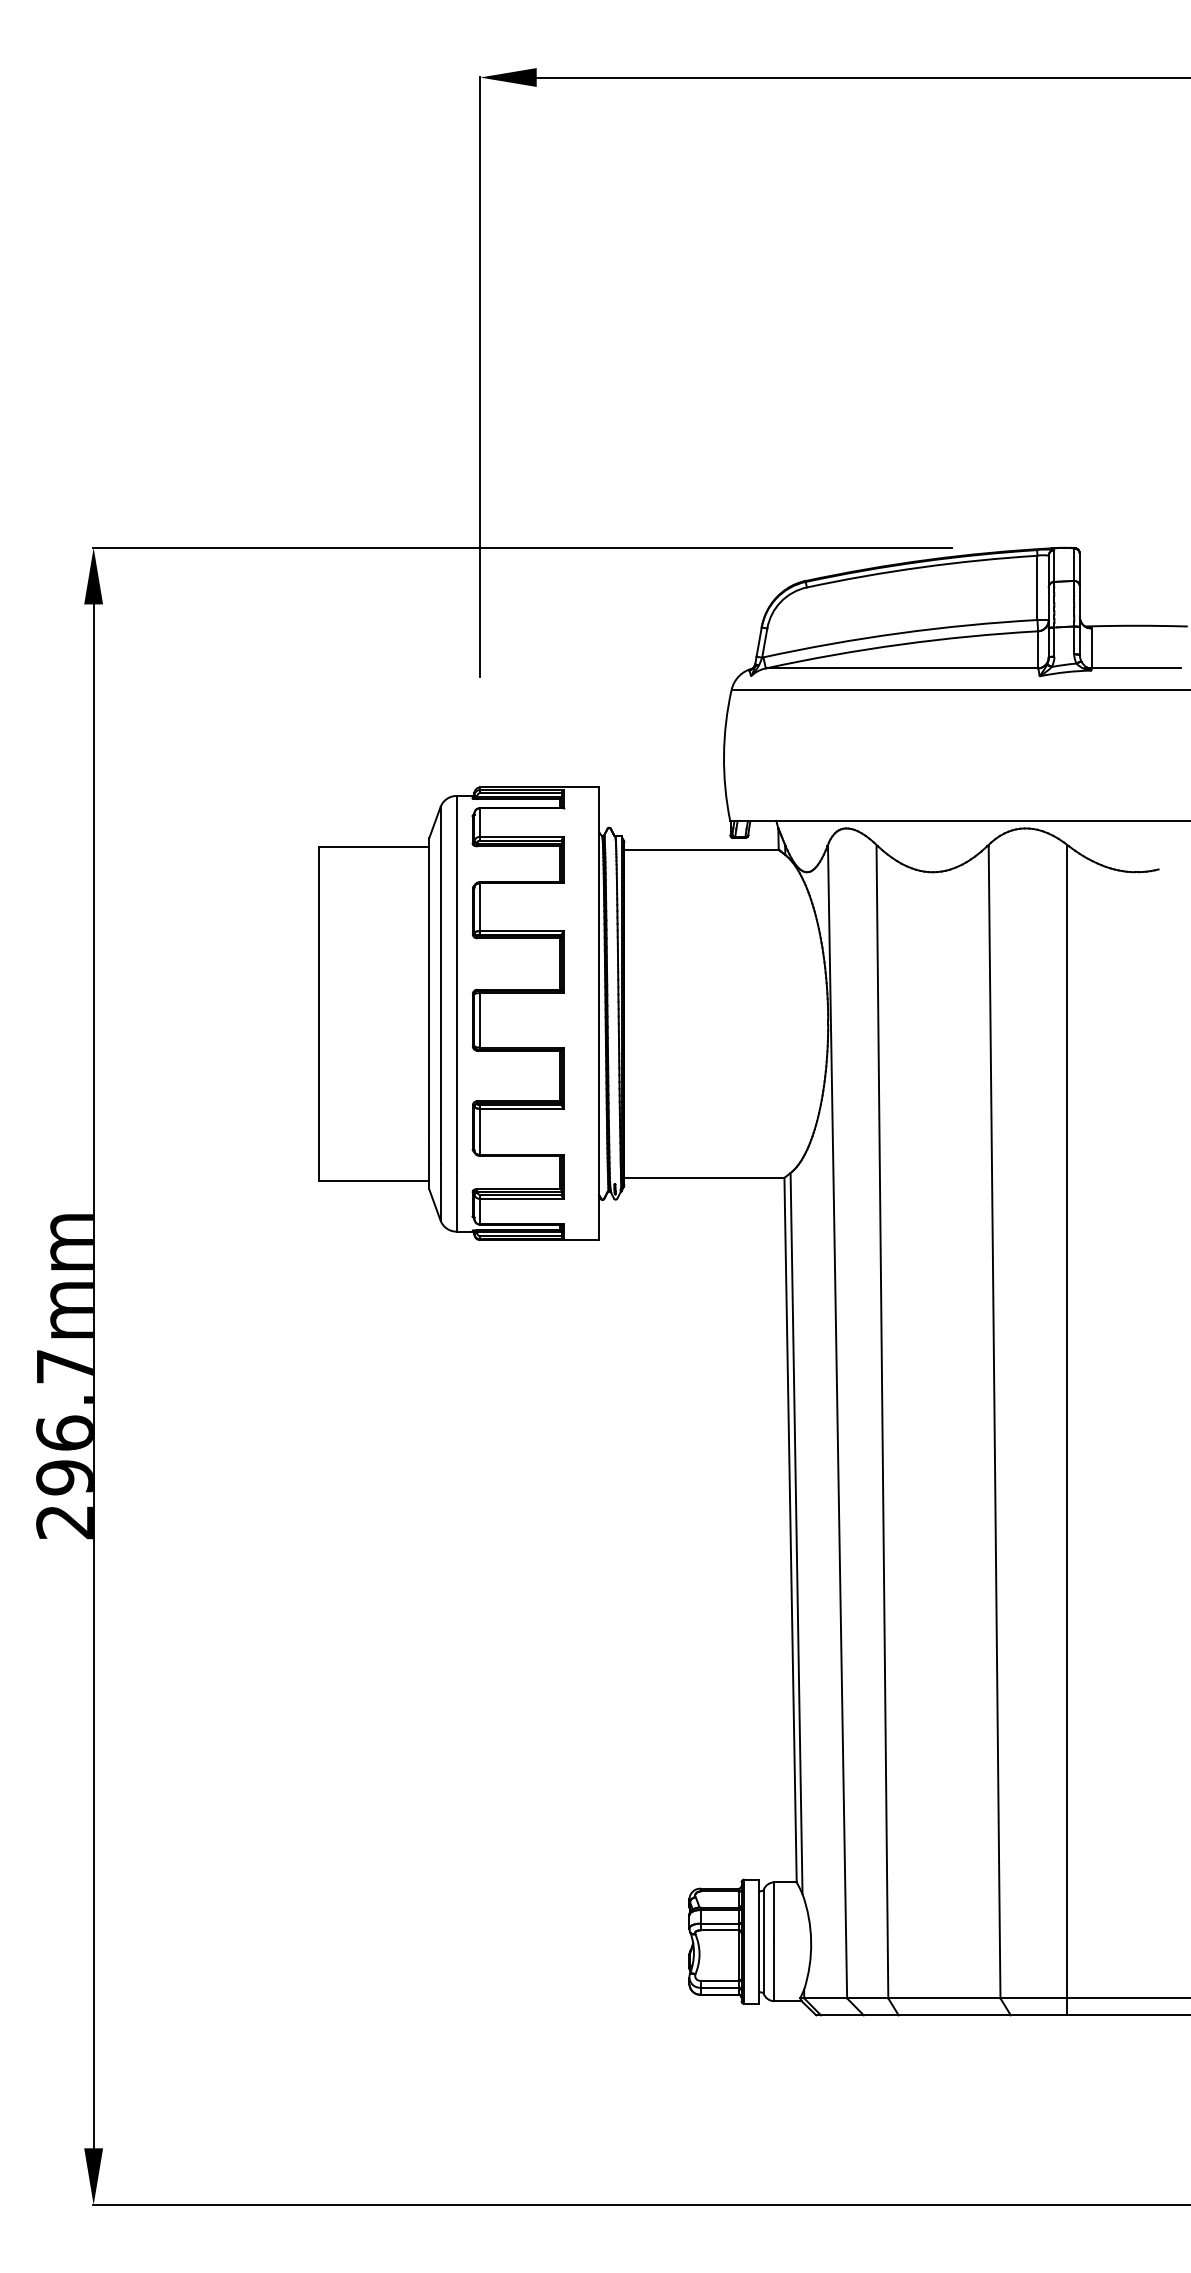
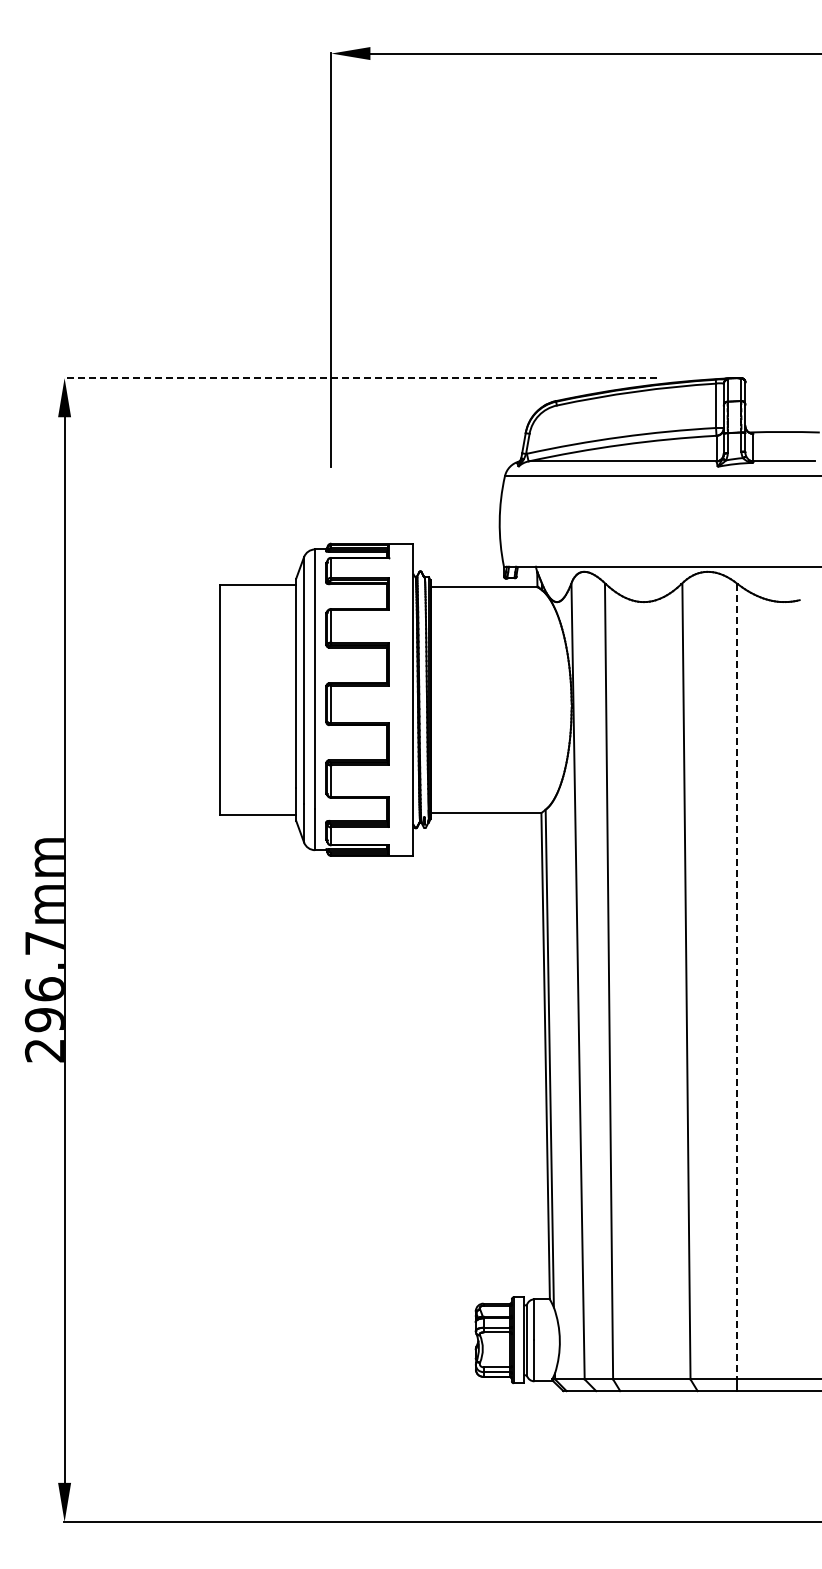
line: (522, 548) -> (360, 378), solid -> dashed
line: (1067, 1421) -> (736, 981), solid -> dashed

